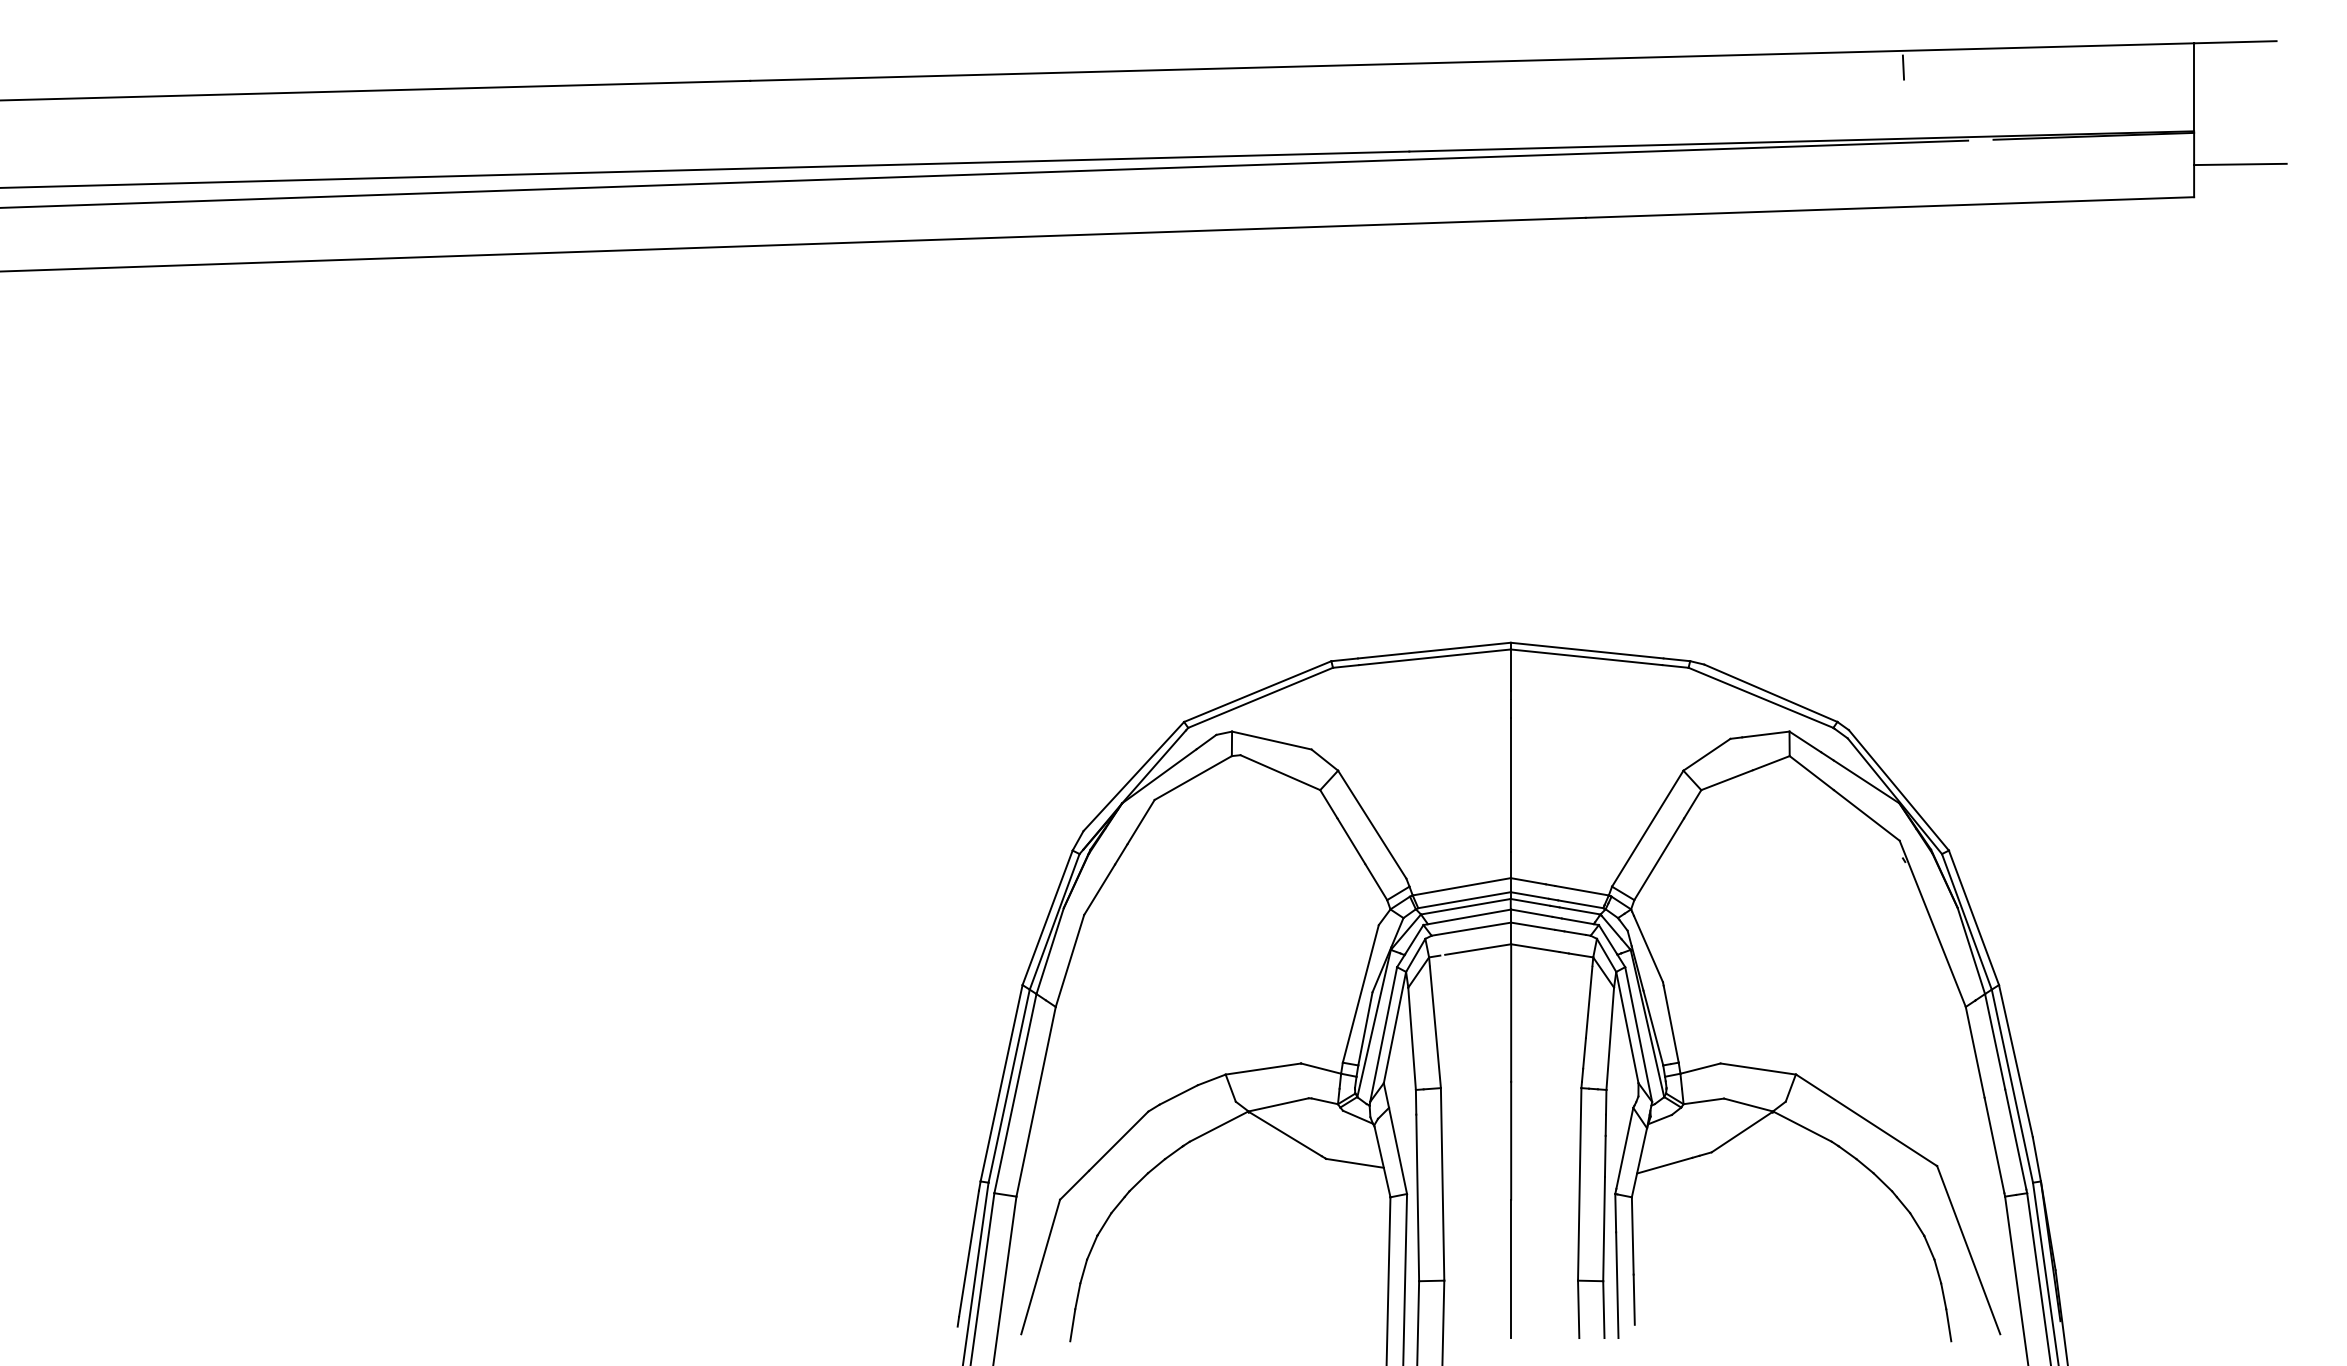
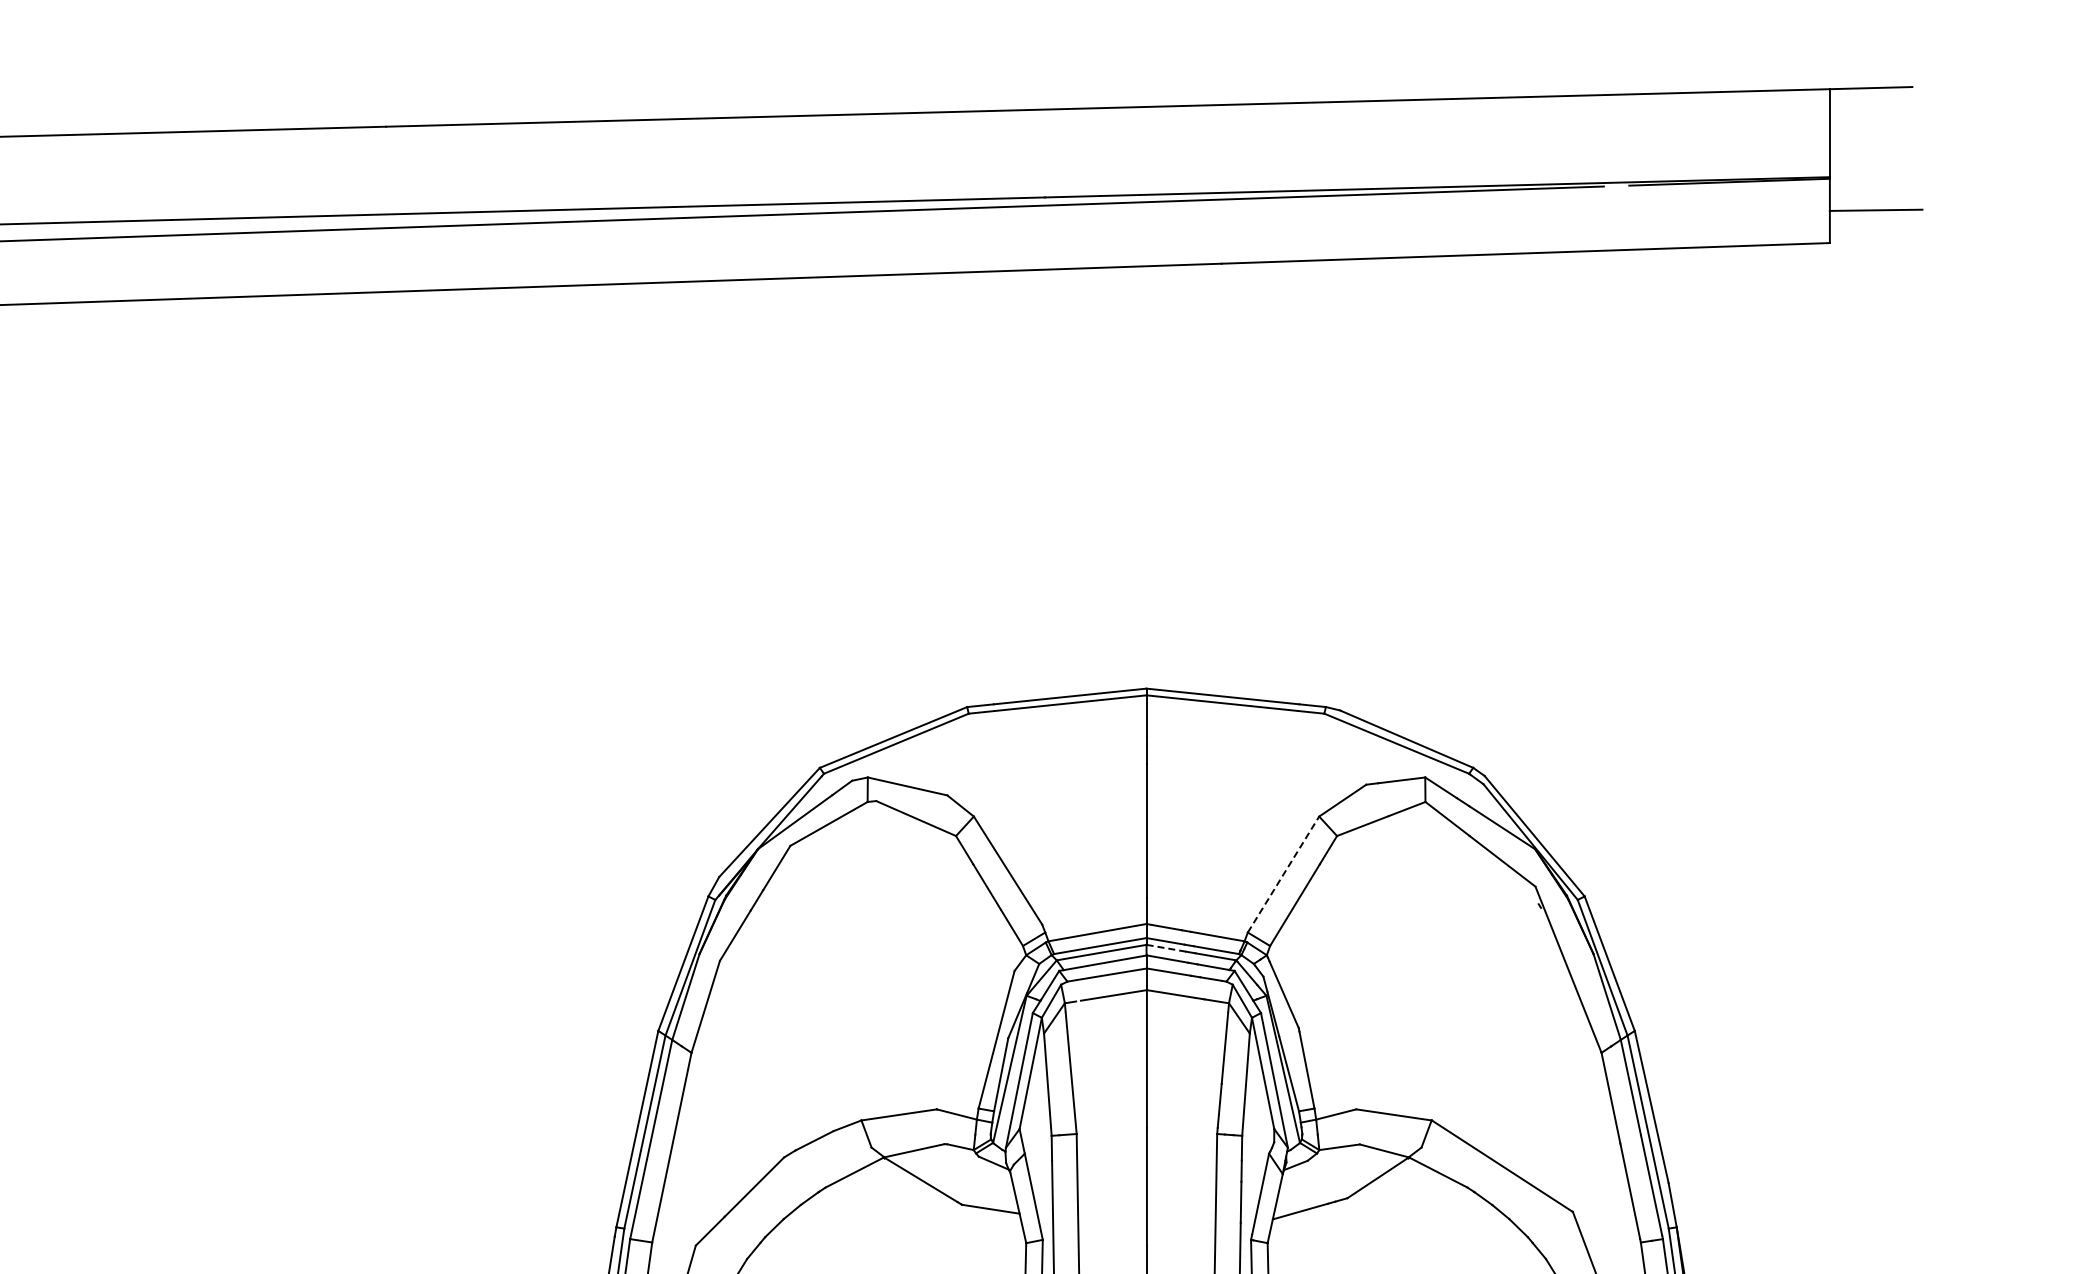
line: (1903, 67) -> (1539, 113), removed
line: (1648, 828) -> (1284, 874), solid -> dashed
line: (1530, 902) -> (1166, 948), solid -> dashed

